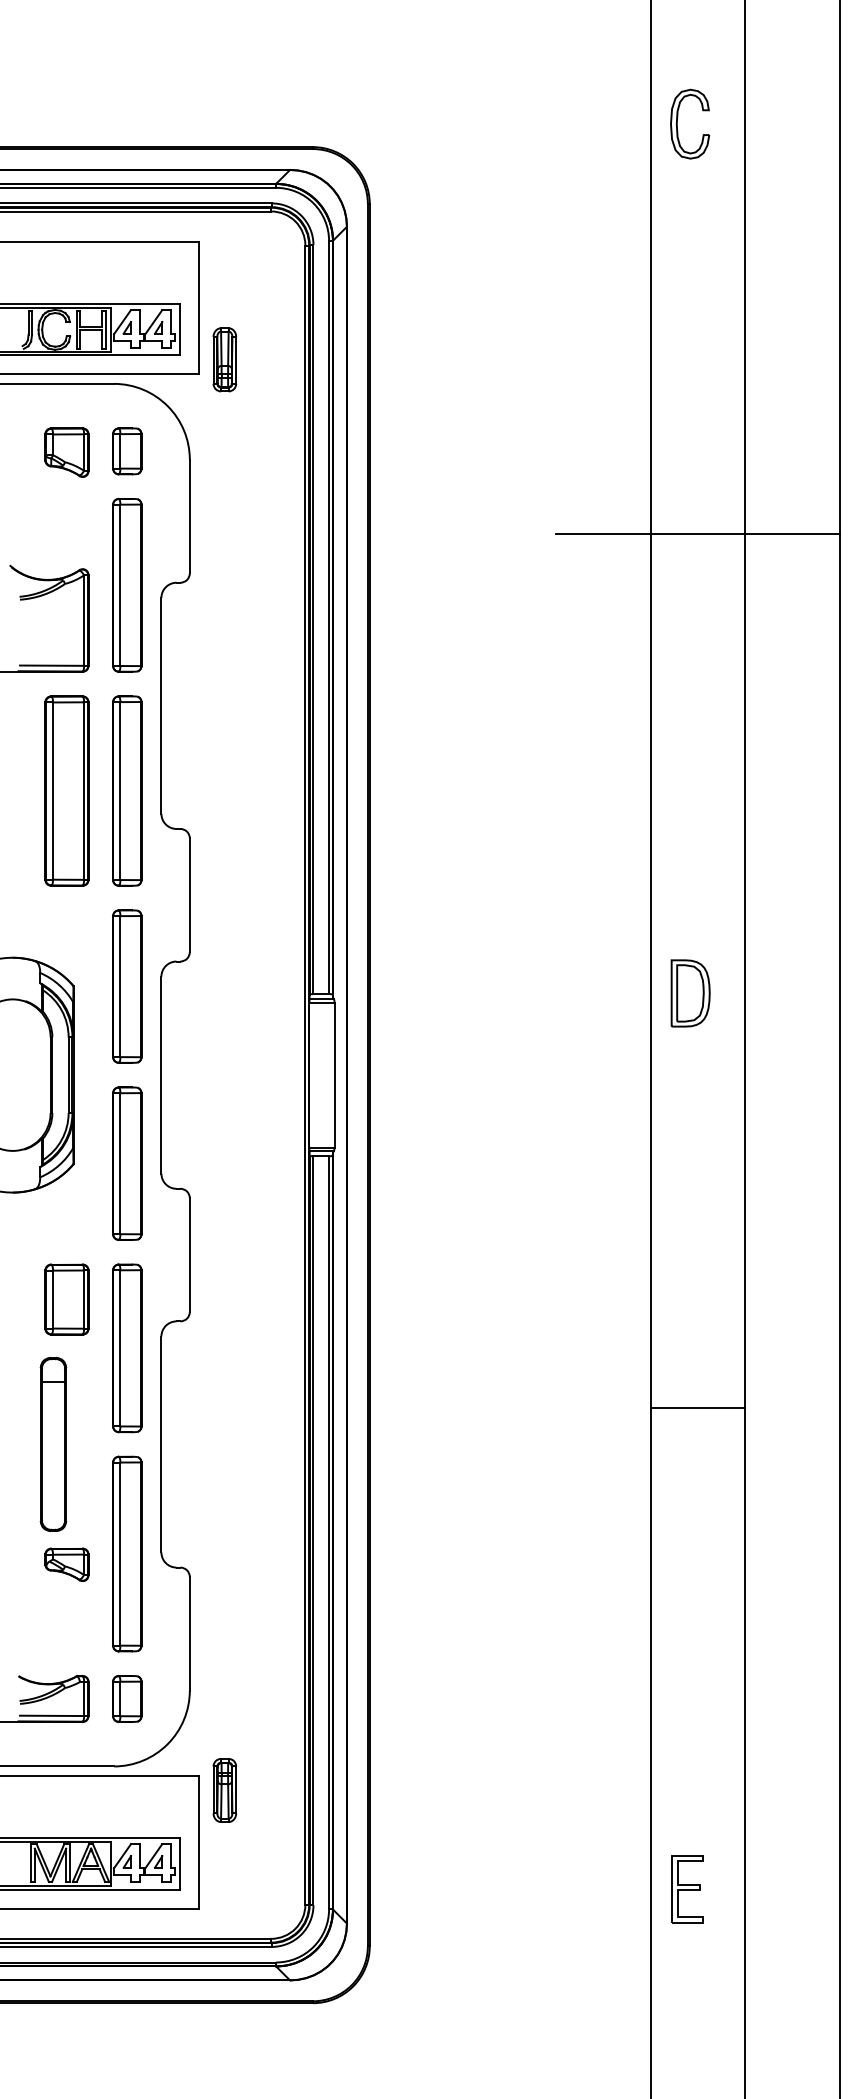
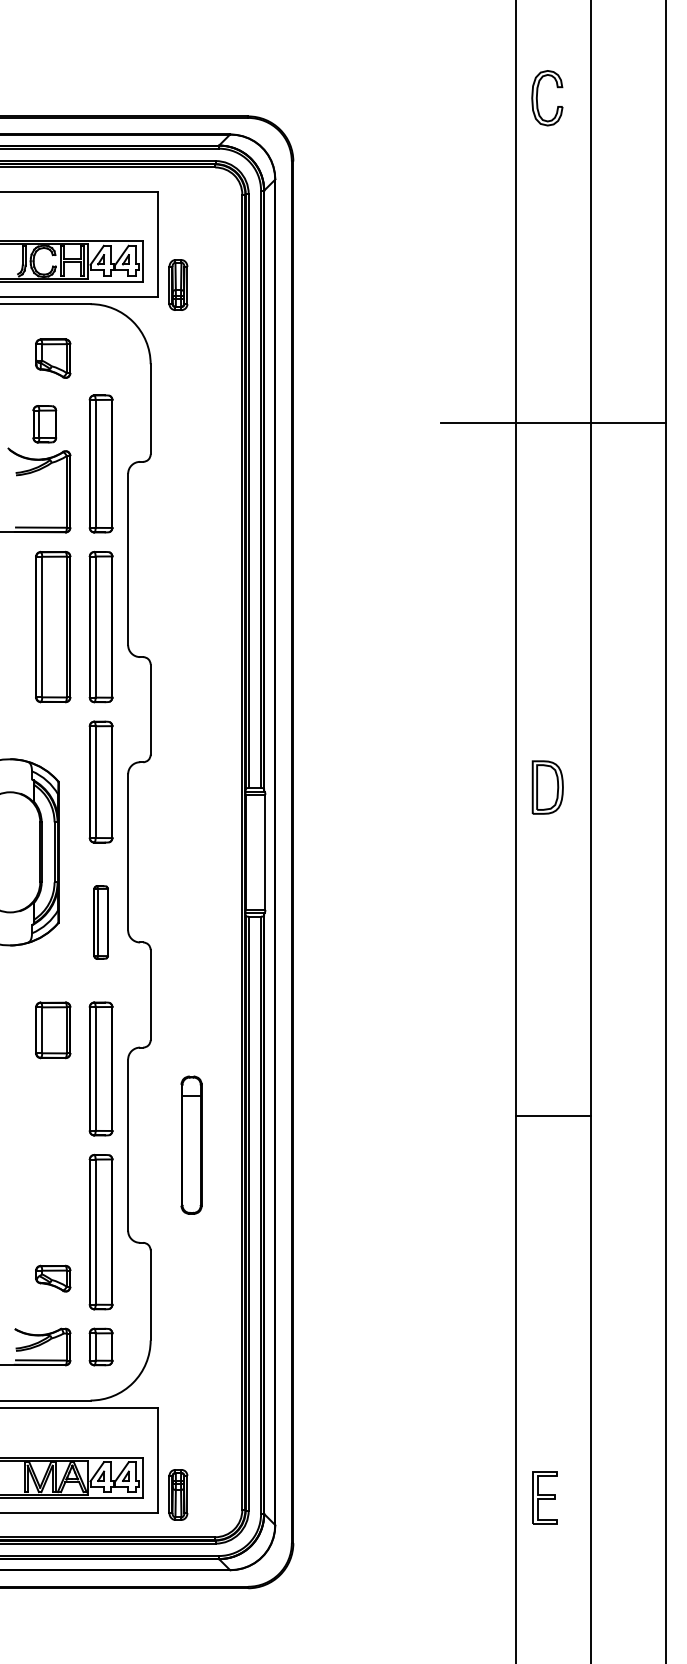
part: (127, 451) -> (44, 424), moved
part: (127, 1163) -> (101, 922), size x0.6
part: (53, 1444) -> (191, 1145), moved
part: (66, 1564) -> (52, 1278), moved
part: (224, 1790) -> (178, 1494), moved

